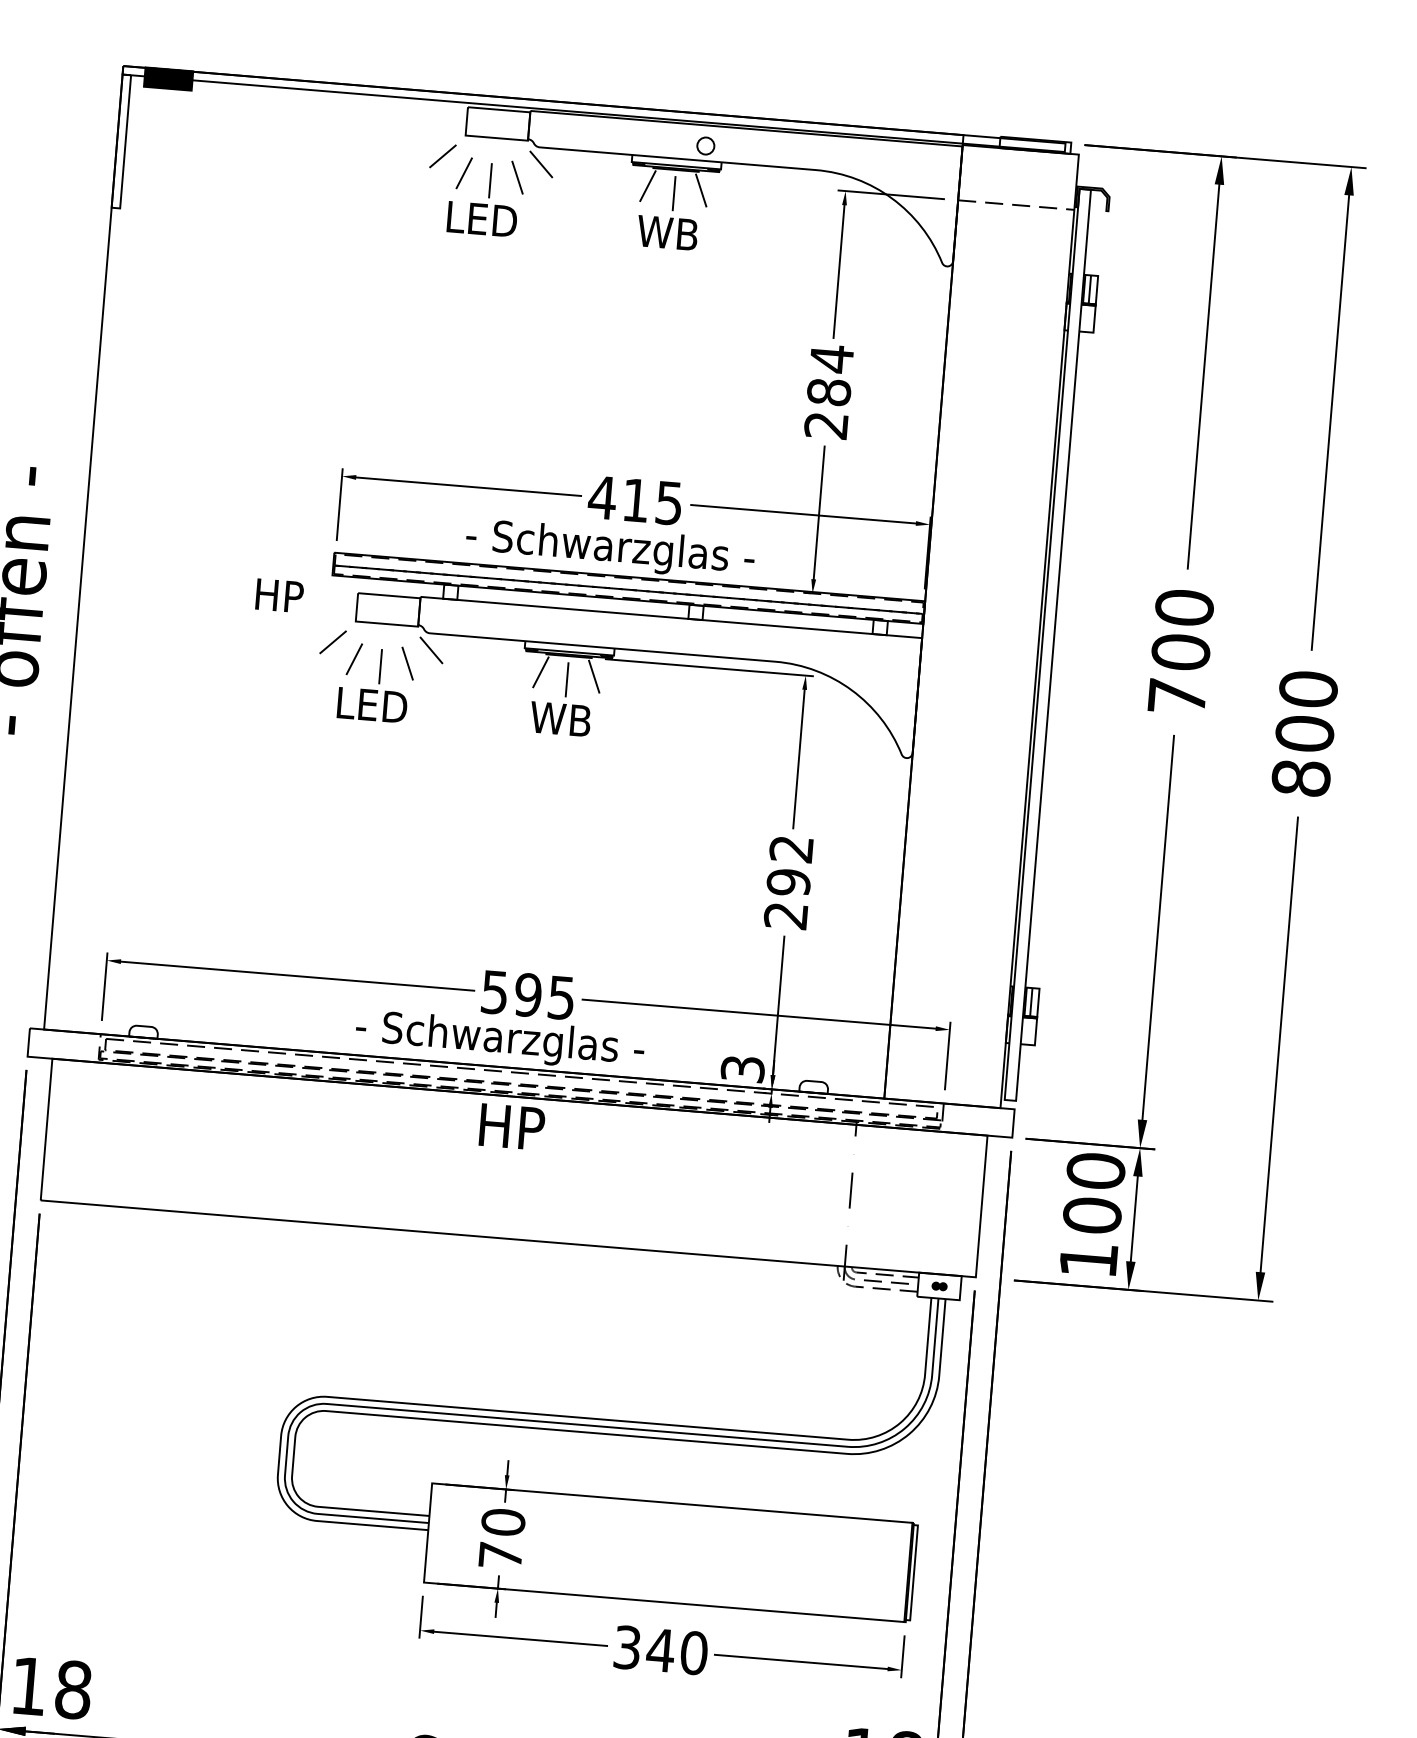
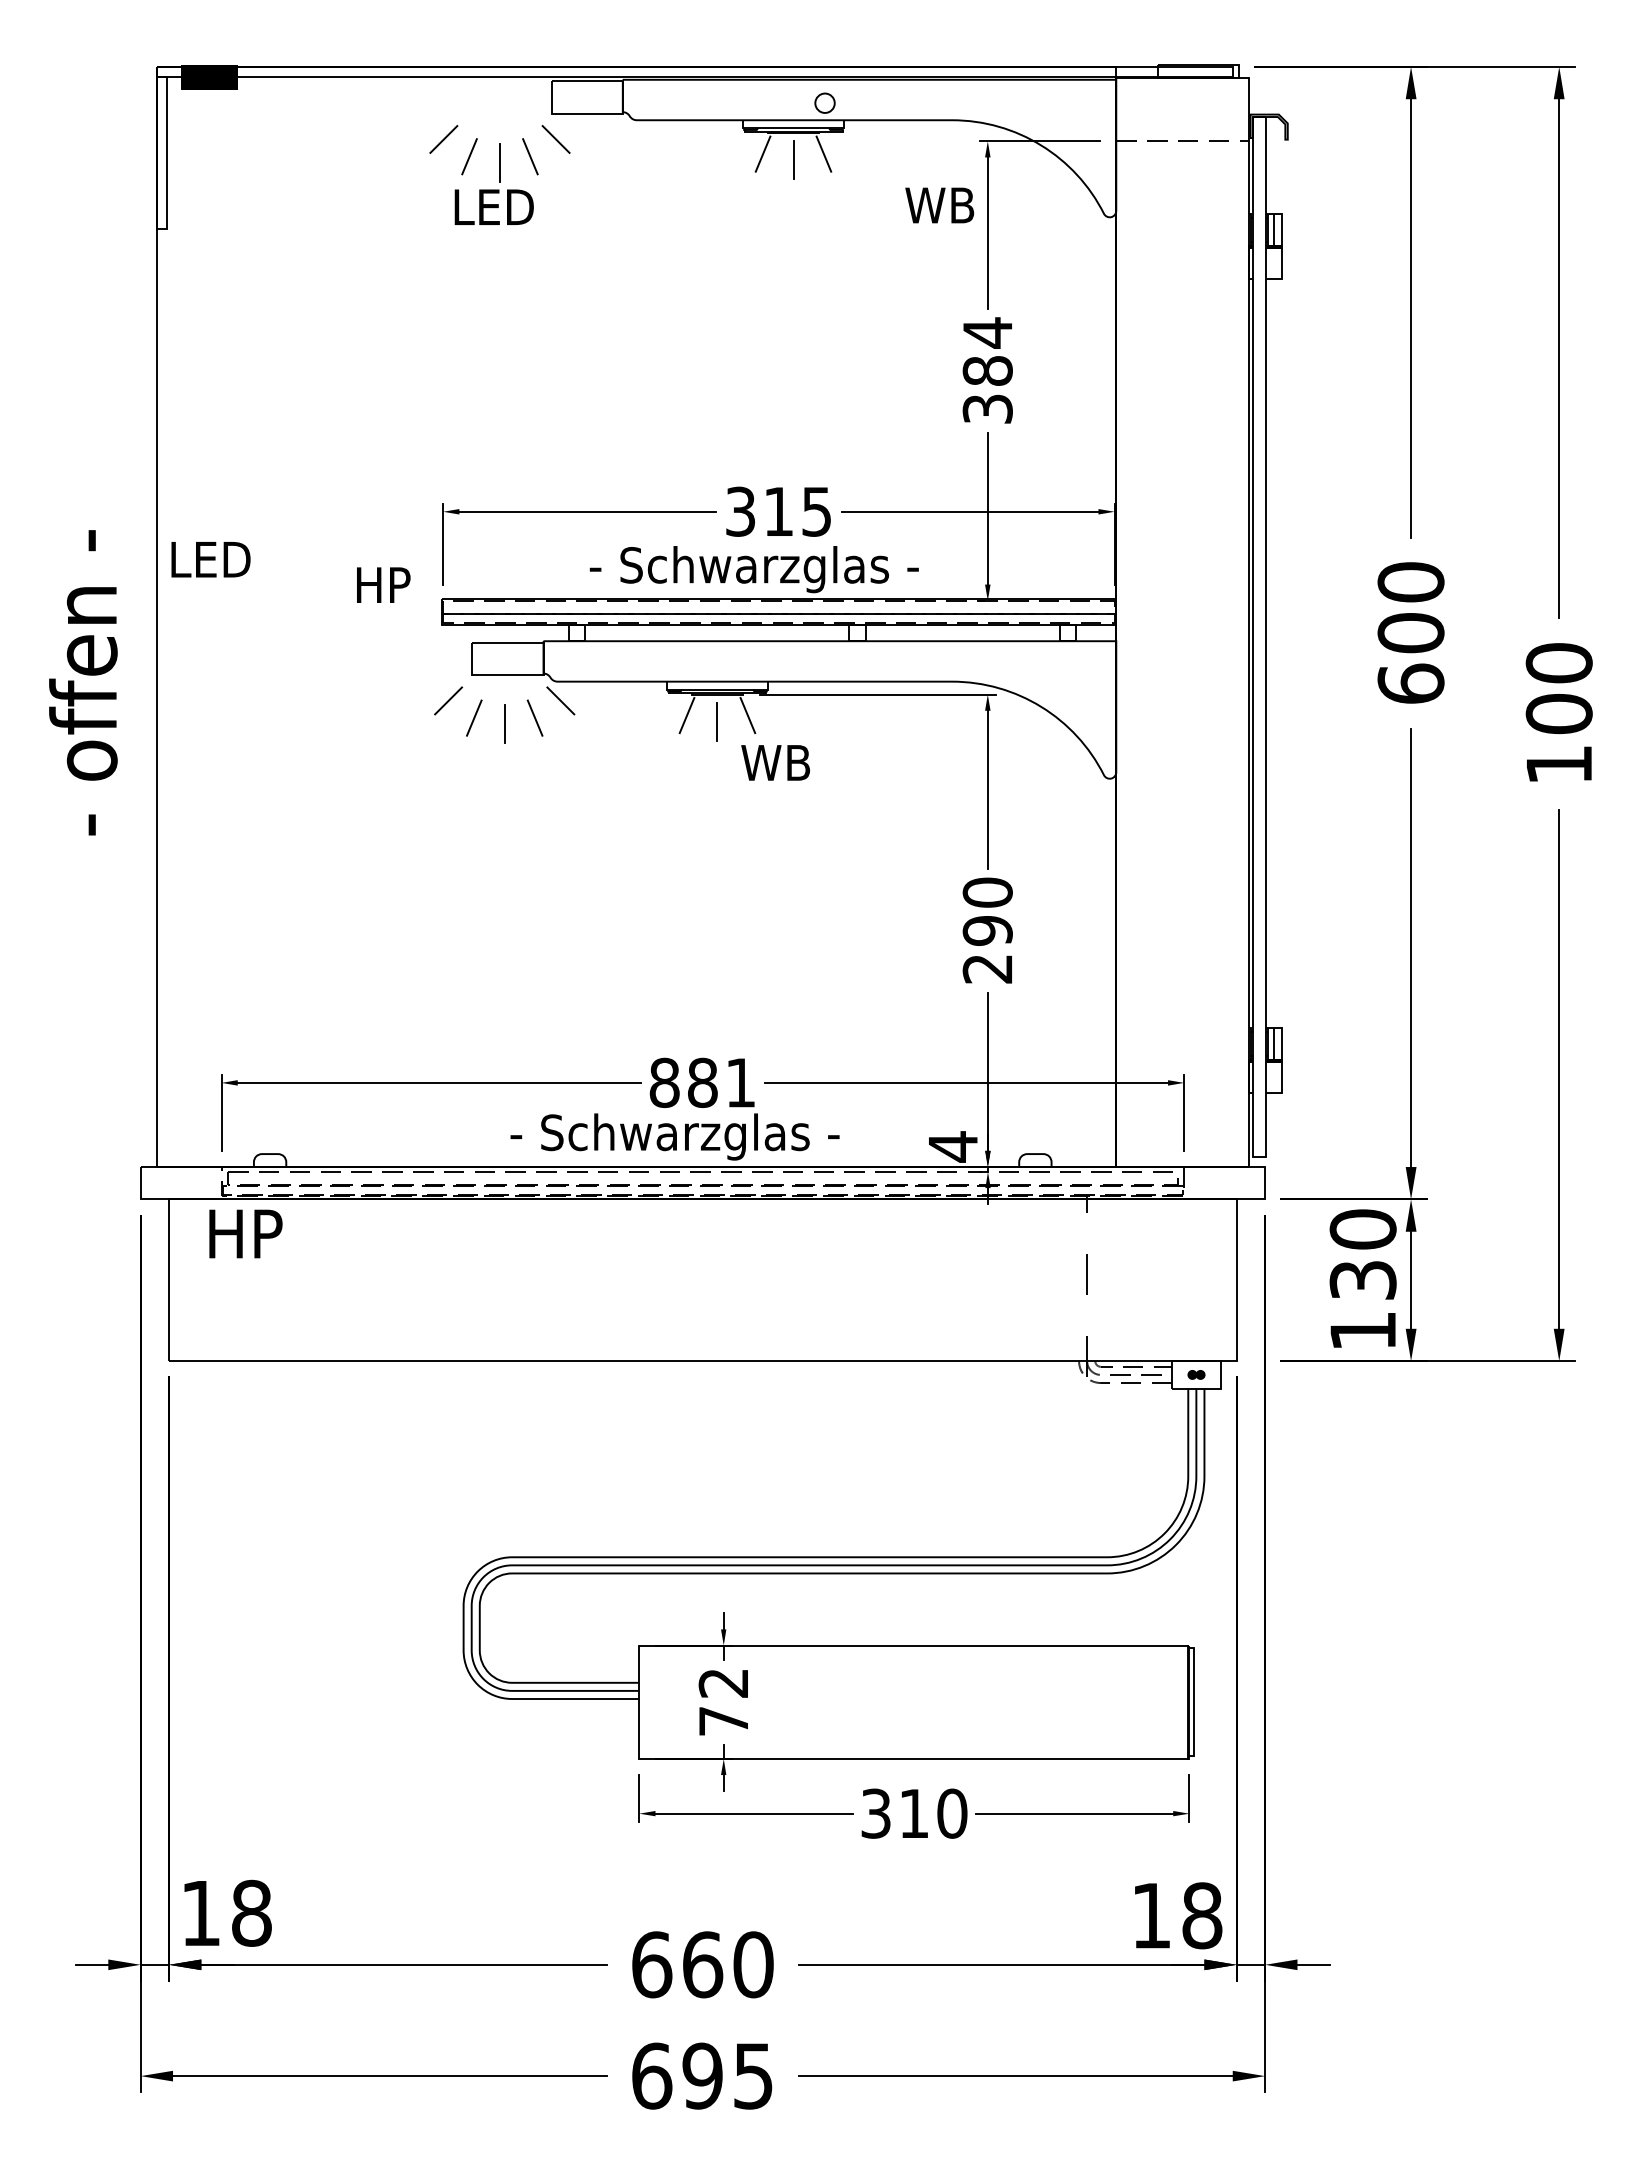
part: (489, 191) -> (499, 174), moved
text: (667, 233) -> (939, 205), moved
text: (826, 425) -> (987, 408), 284 -> 384
text: (602, 497) -> (740, 511), 415 -> 315
text: (279, 595) -> (383, 584), moved
text: (1176, 696) -> (1410, 683), 700 -> 600
text: (371, 705) -> (210, 559), moved
text: (560, 718) -> (775, 762), moved
text: (1300, 777) -> (1558, 764), 800 -> 100
text: (791, 848) -> (987, 892), 292 -> 290
text: (527, 994) -> (701, 1082), 595 -> 881
text: (743, 1068) -> (953, 1146), 3 -> 4
text: (511, 1126) -> (245, 1233), moved
text: (1091, 1215) -> (1362, 1280), 100 -> 130
text: (503, 1522) -> (723, 1683), 70 -> 72
text: (660, 1650) -> (913, 1813), 340 -> 310

